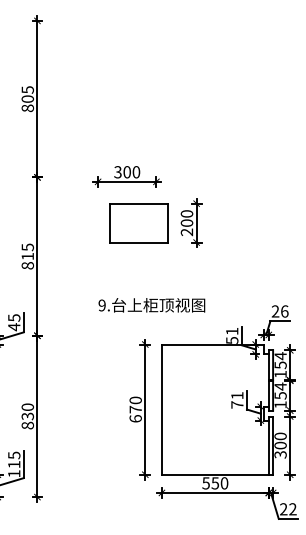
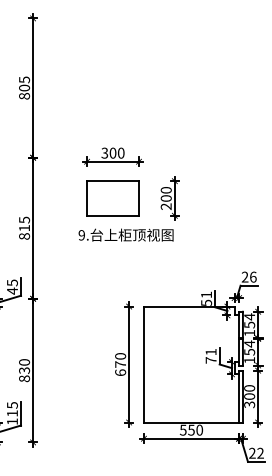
part: (138, 223) -> (112, 198), moved
text: (151, 305) -> (125, 235), moved

